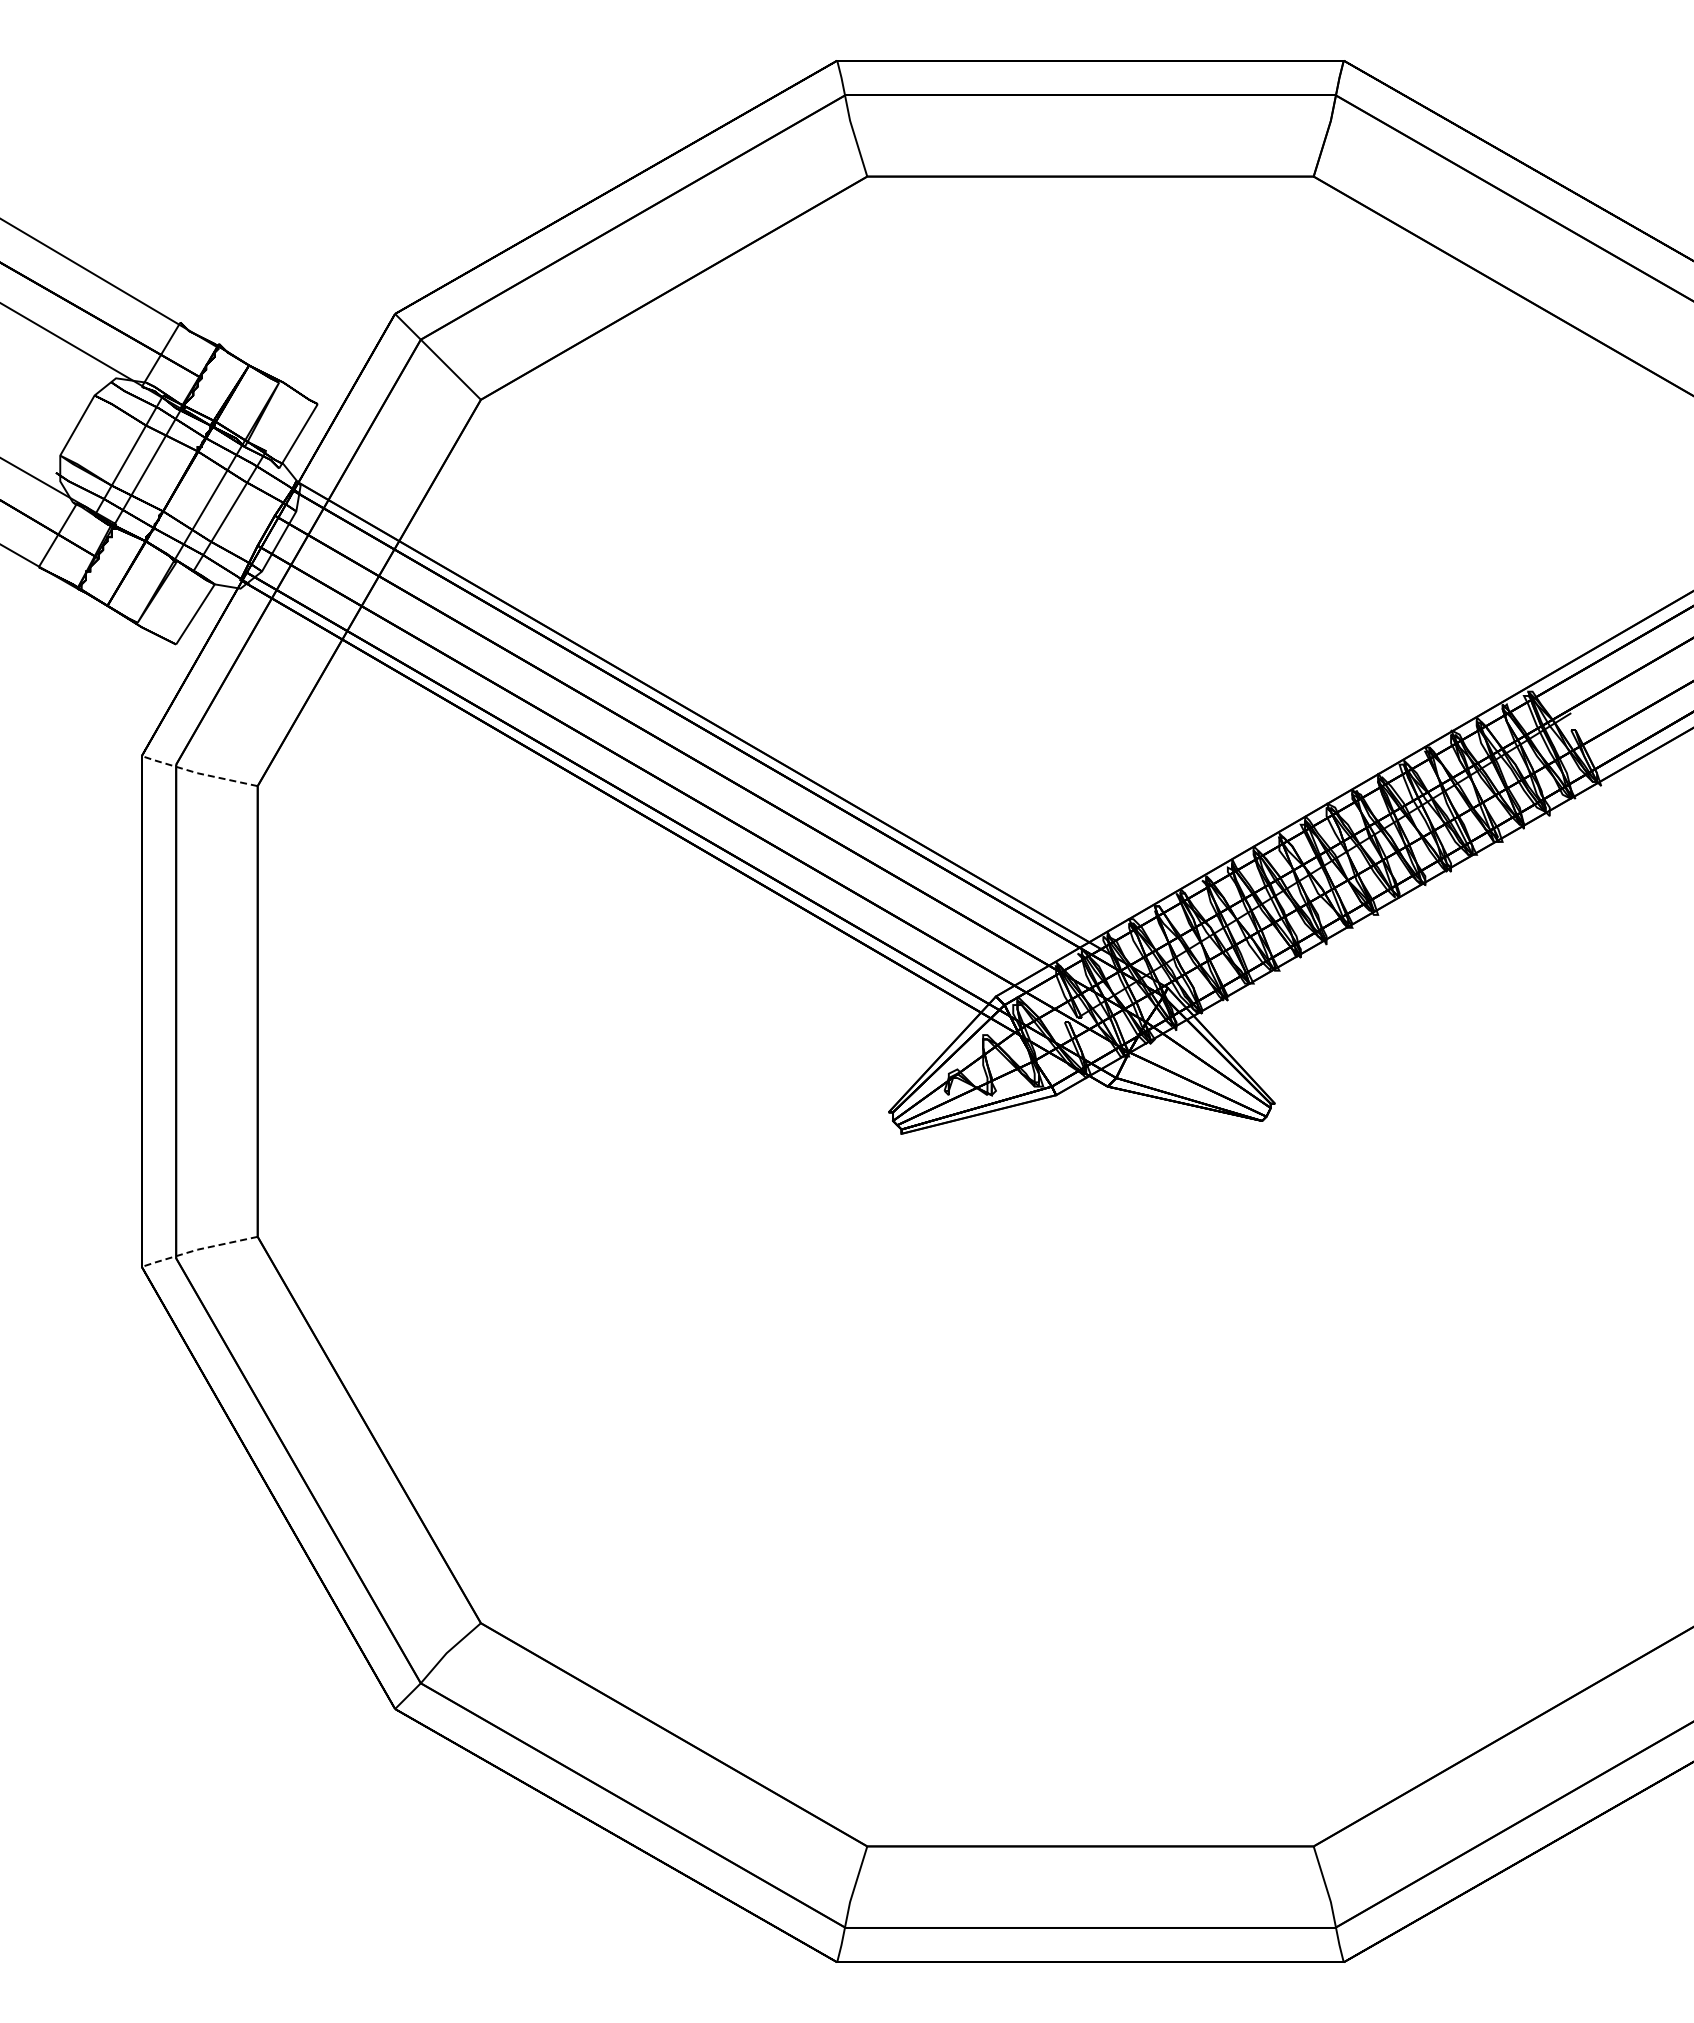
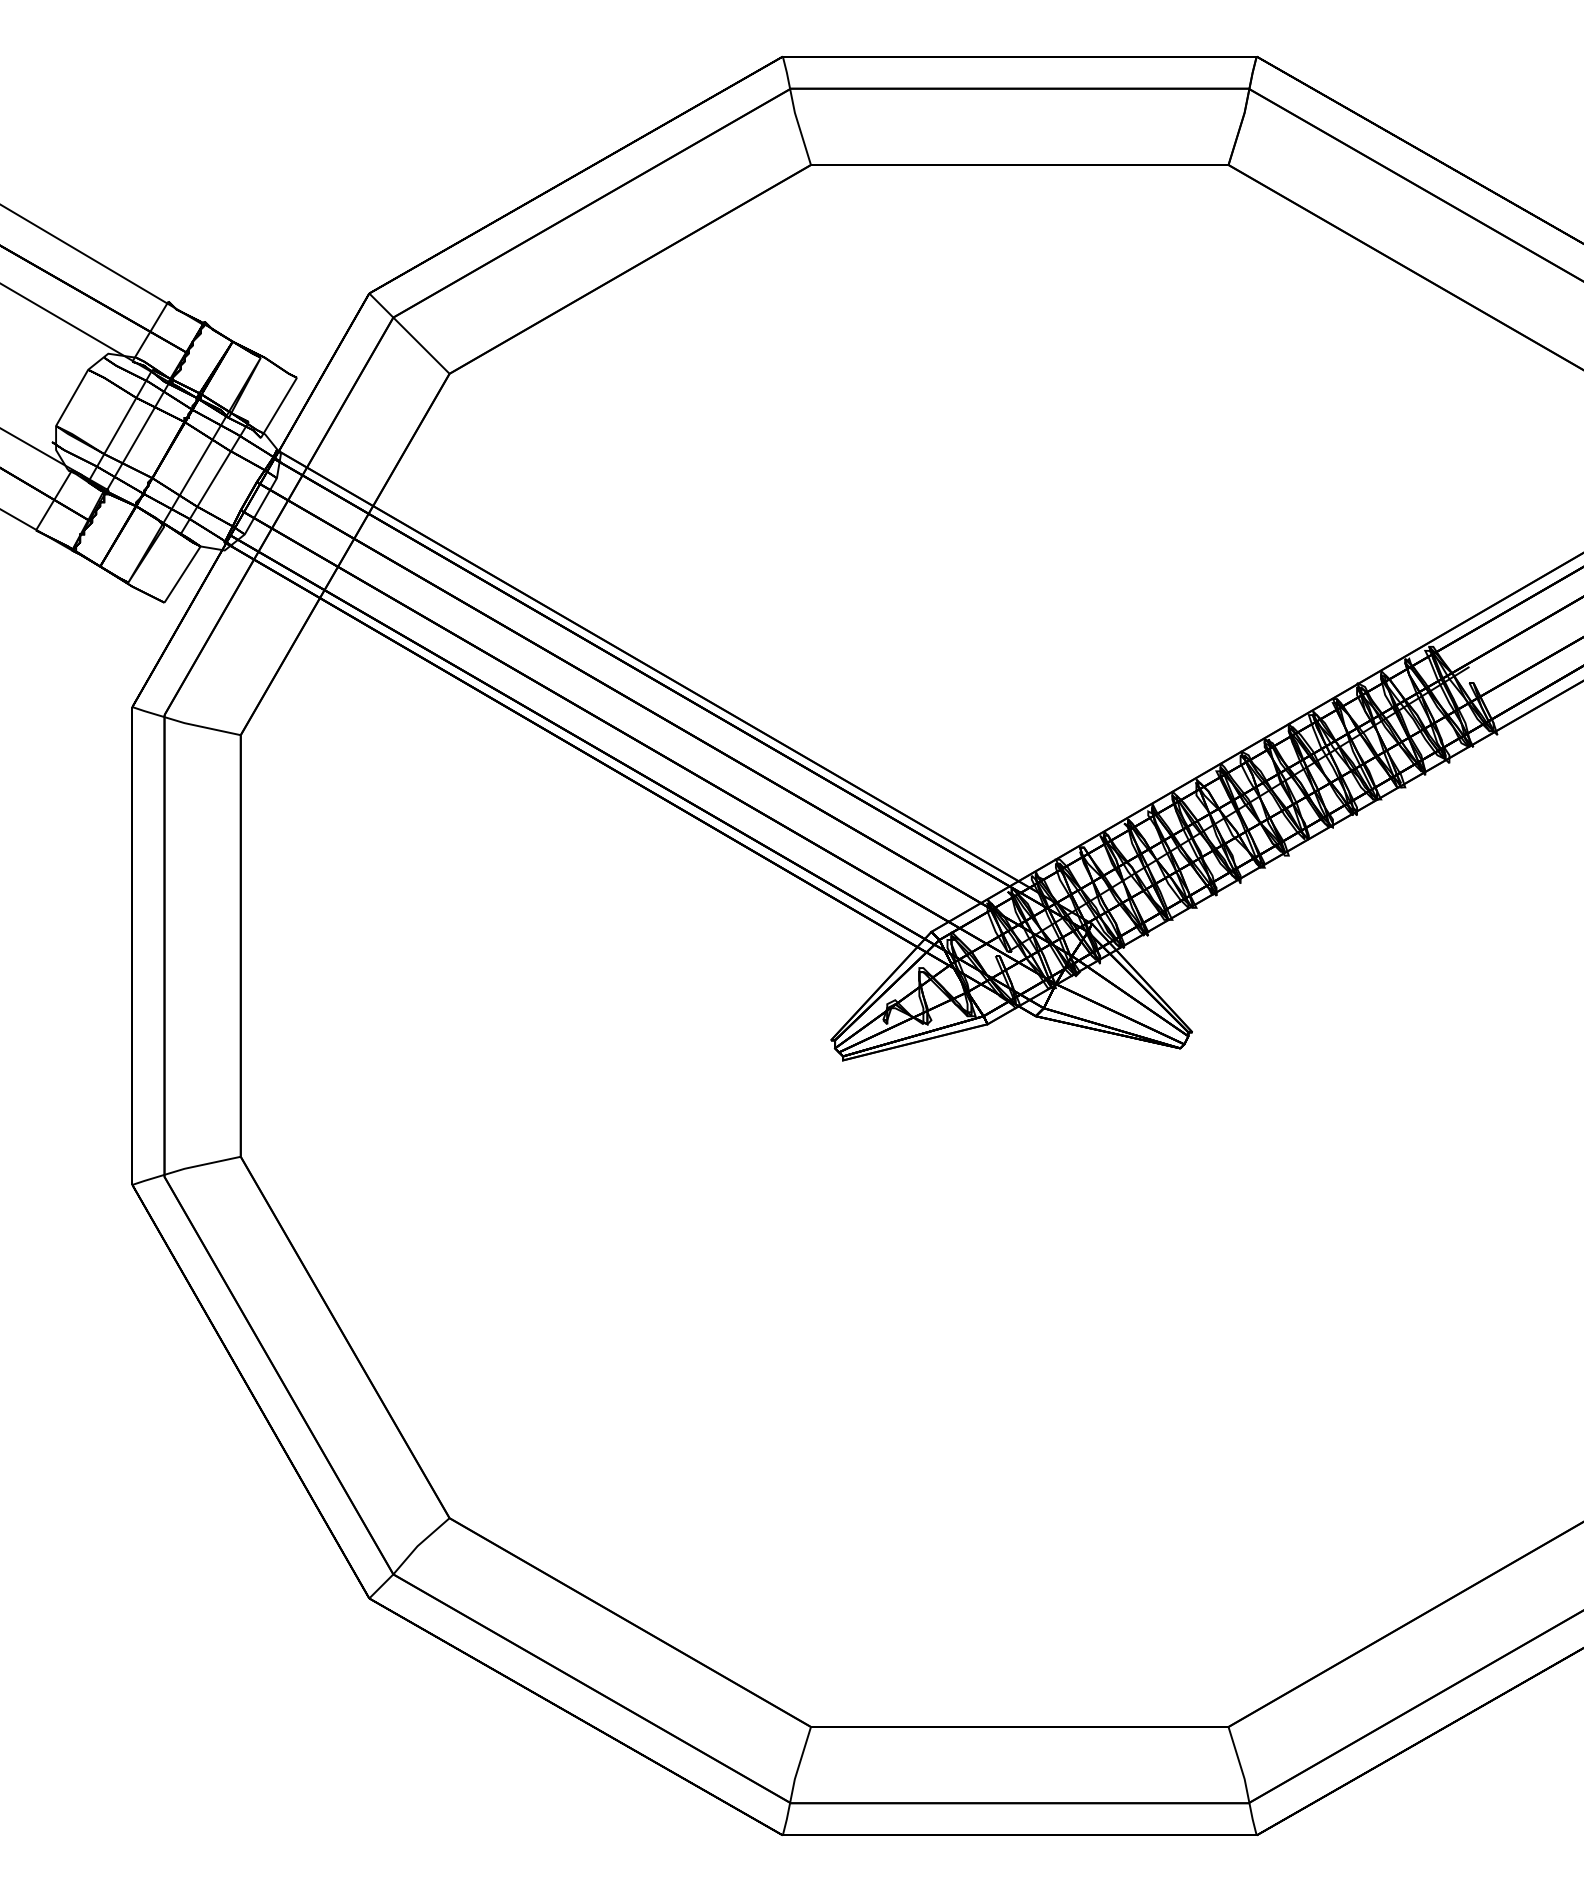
line: (197, 773) -> (184, 723), dashed -> solid
line: (197, 1249) -> (184, 1168), dashed -> solid

